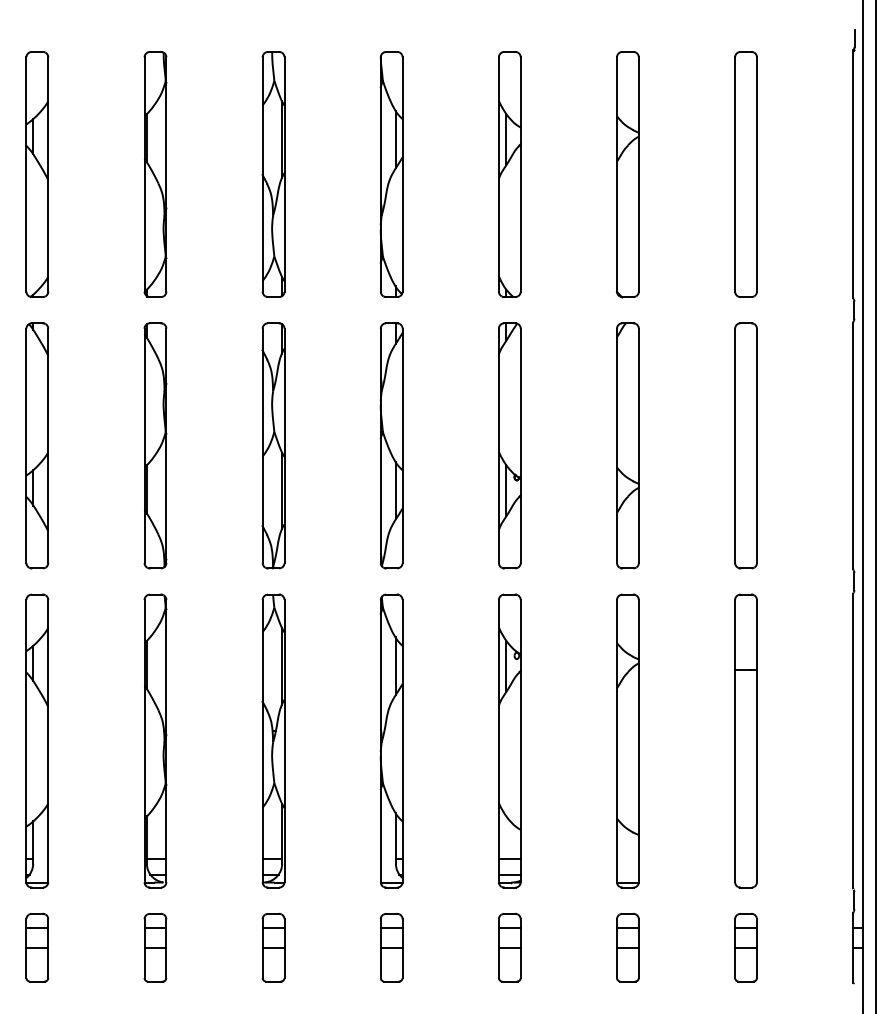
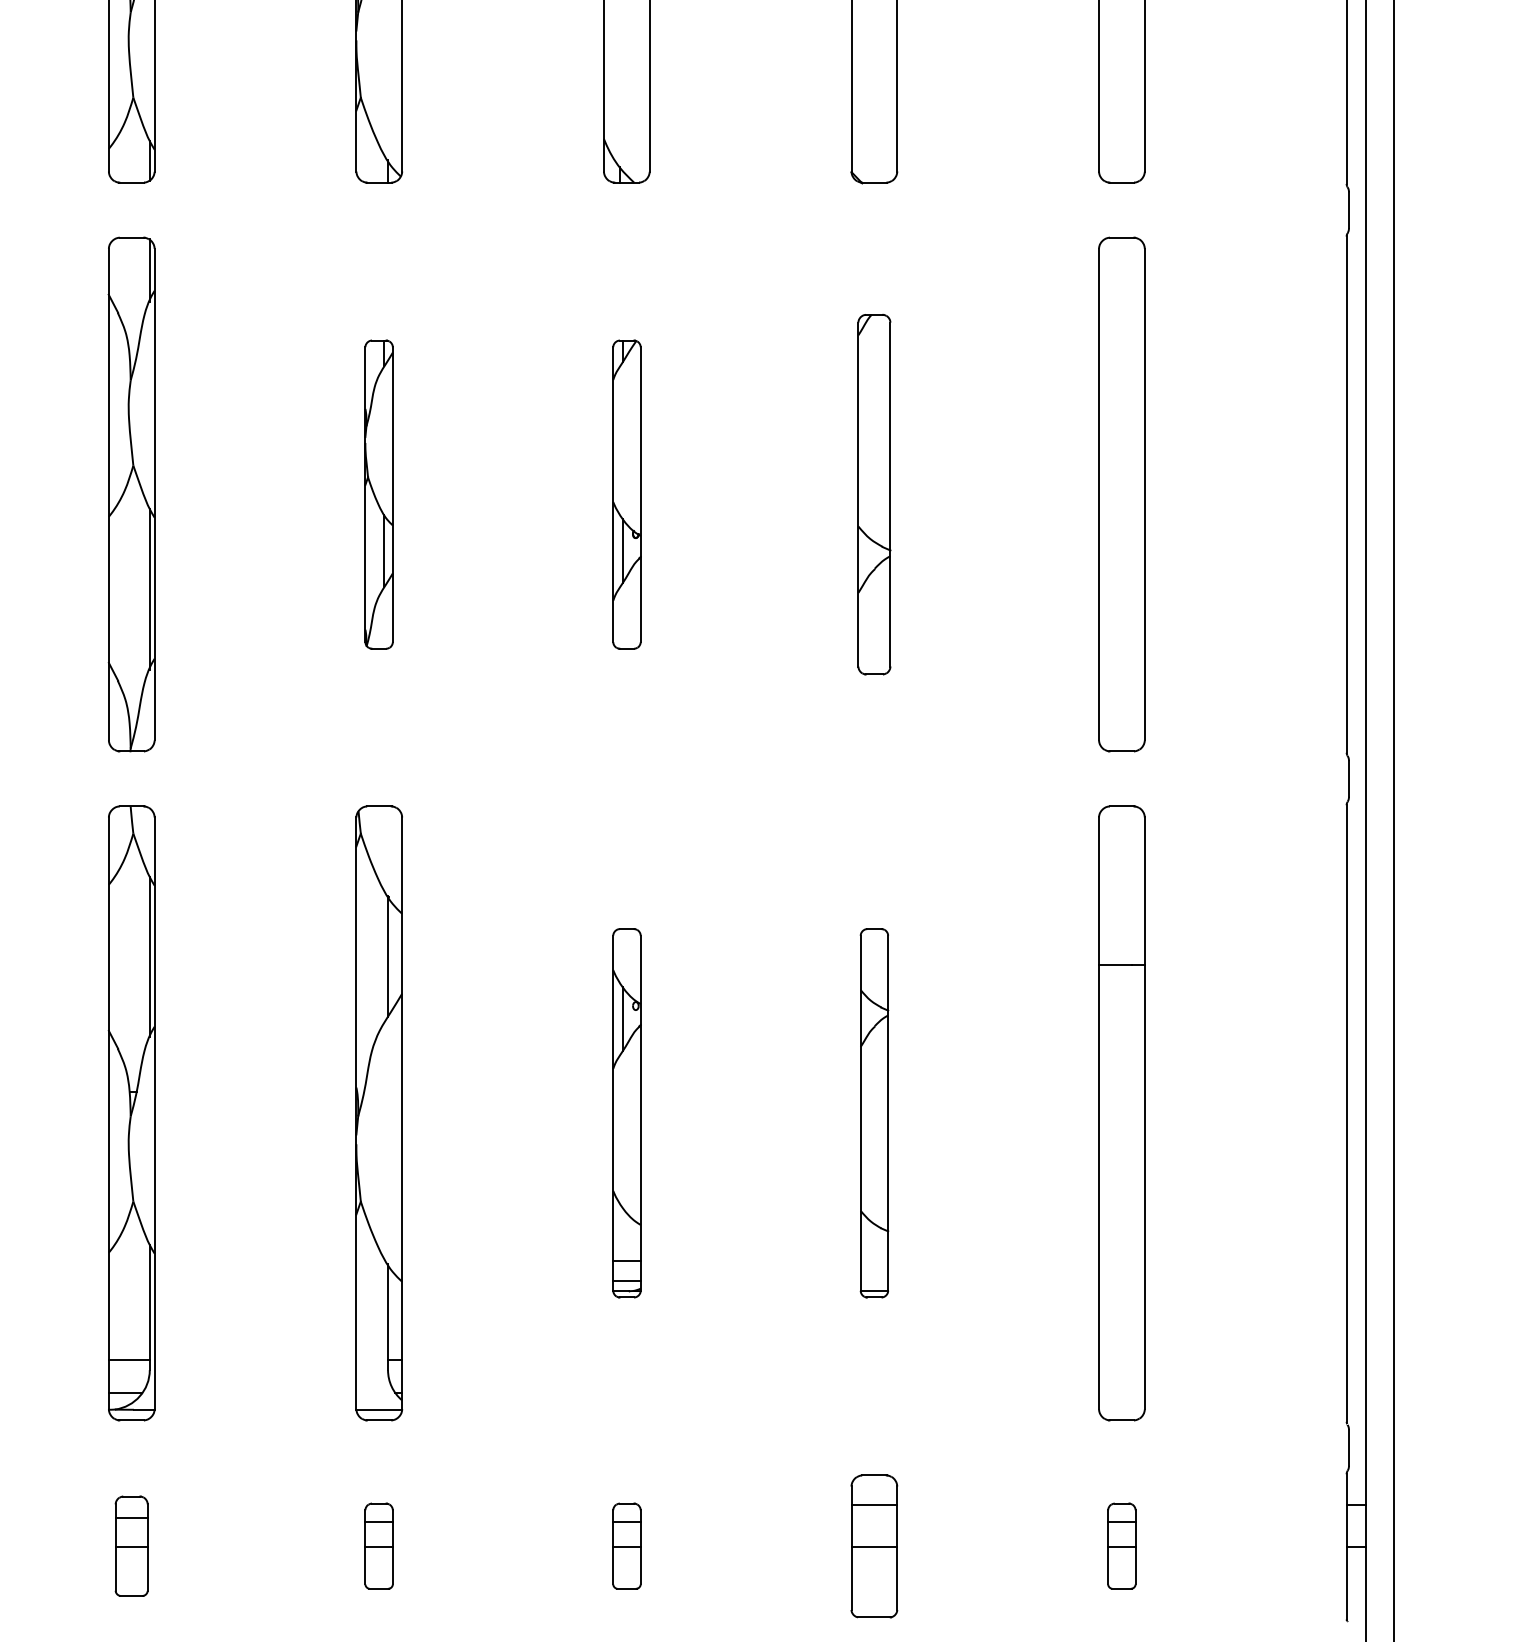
part: (391, 445) -> (378, 493), size x0.6
part: (509, 445) -> (626, 493), size x0.6
part: (627, 445) -> (873, 493), size x0.7
part: (509, 740) -> (626, 1112), size x0.6
part: (627, 740) -> (873, 1112), size x0.6
part: (273, 947) -> (131, 1545), size x0.7
part: (391, 947) -> (378, 1545), size x0.6
part: (509, 947) -> (626, 1545), size x0.6
part: (745, 947) -> (1120, 1545), size x0.6

